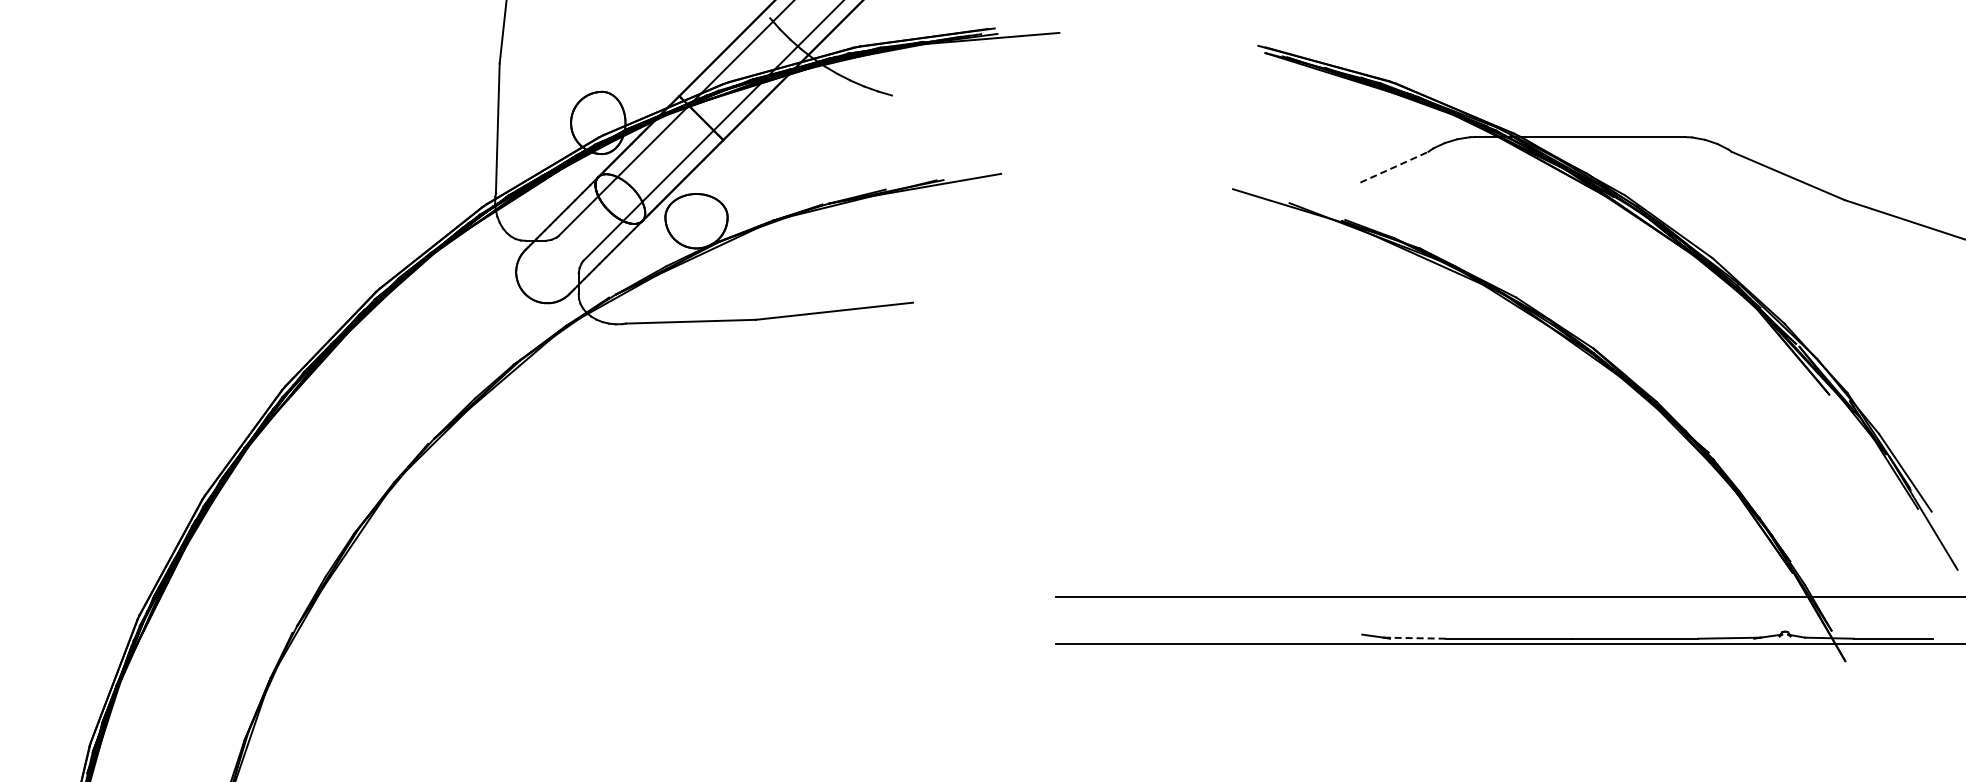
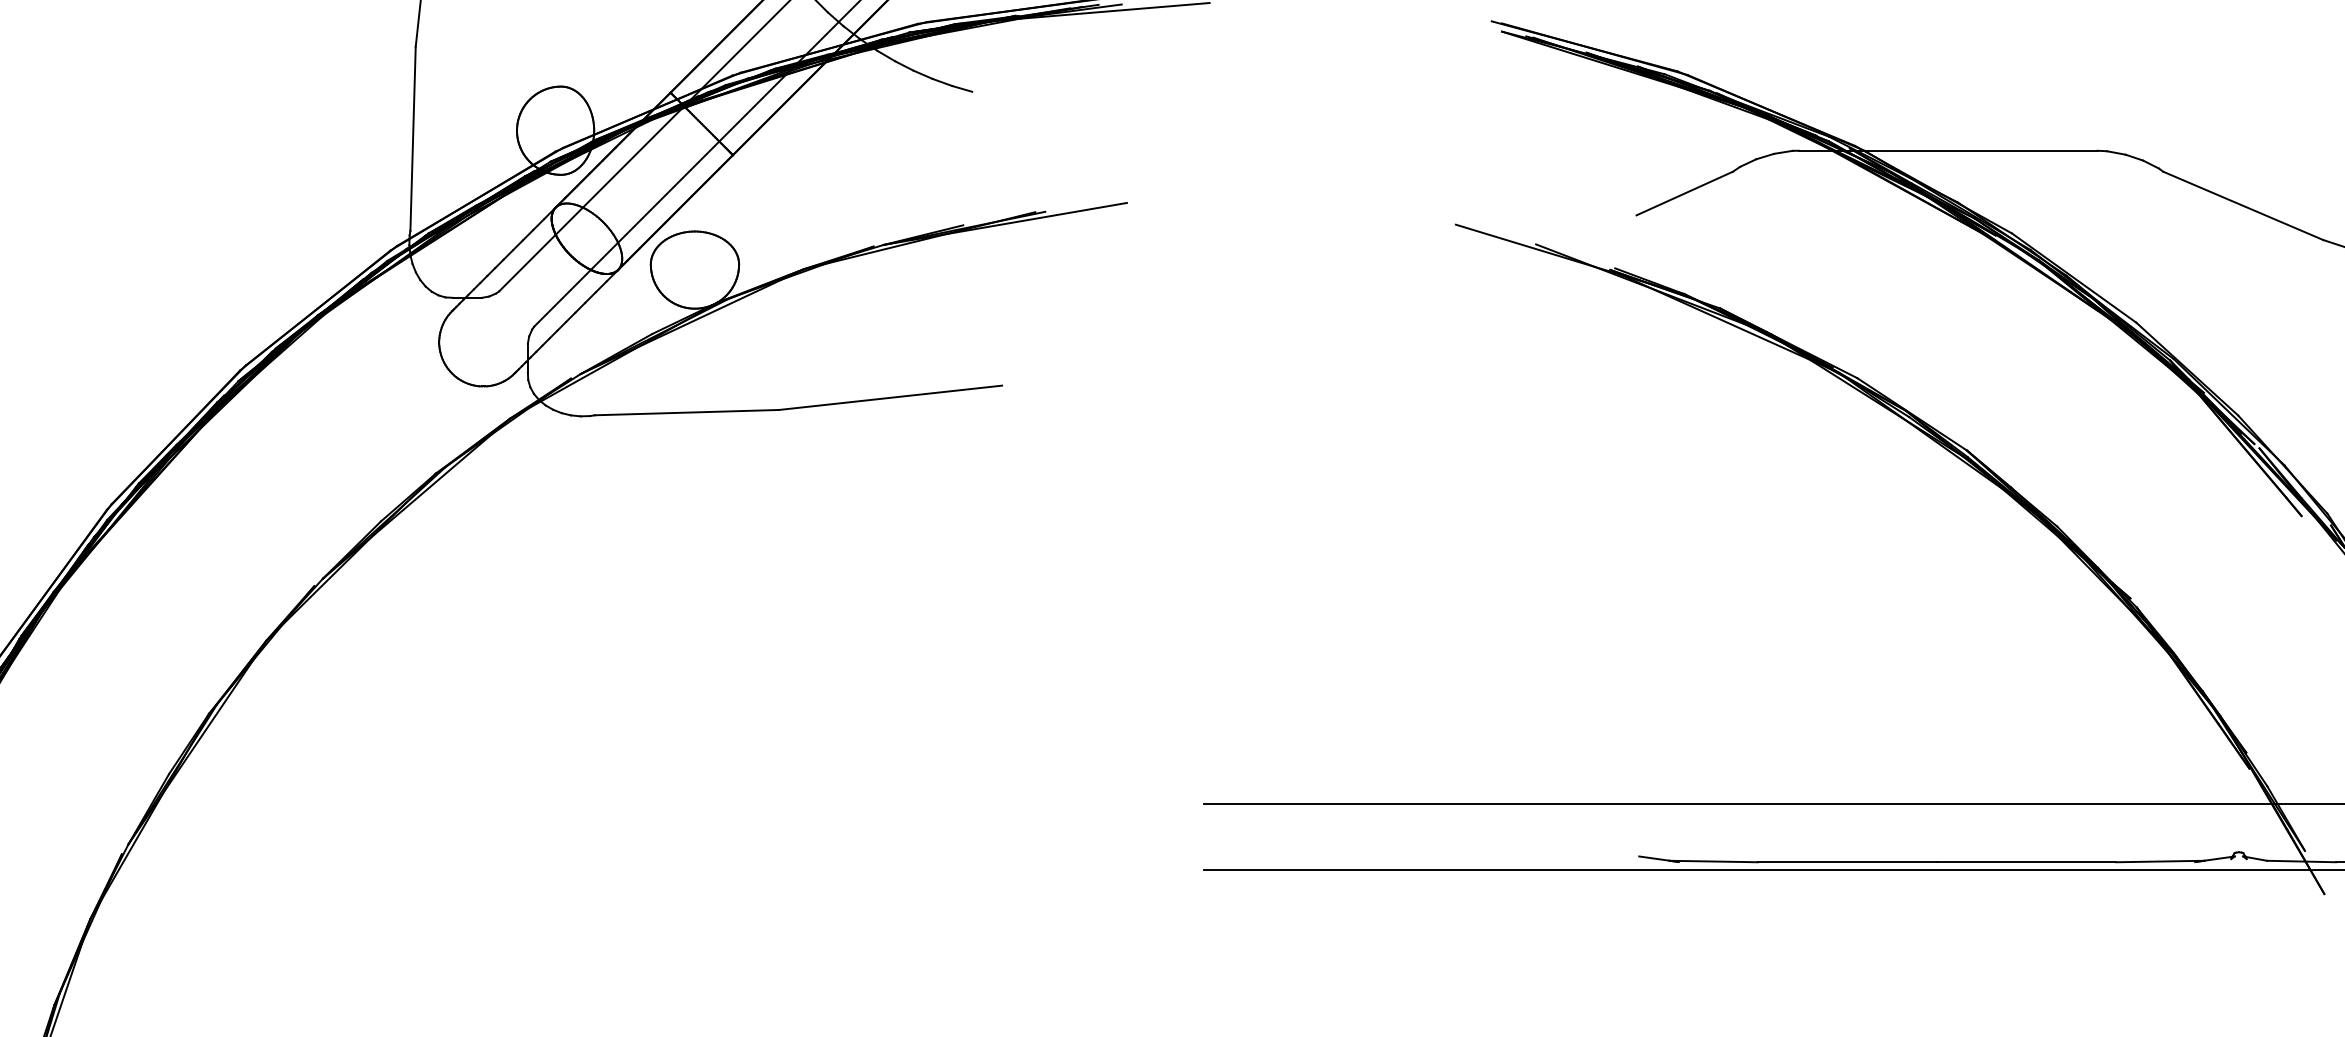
line: (1394, 167) -> (1684, 193), dashed -> solid
line: (1415, 638) -> (1714, 861), dashed -> solid

